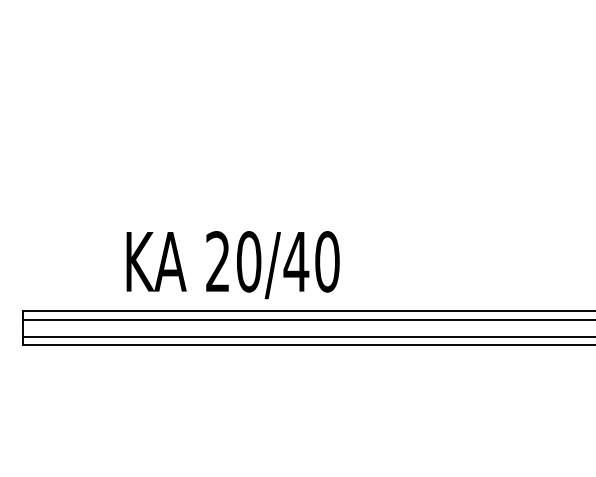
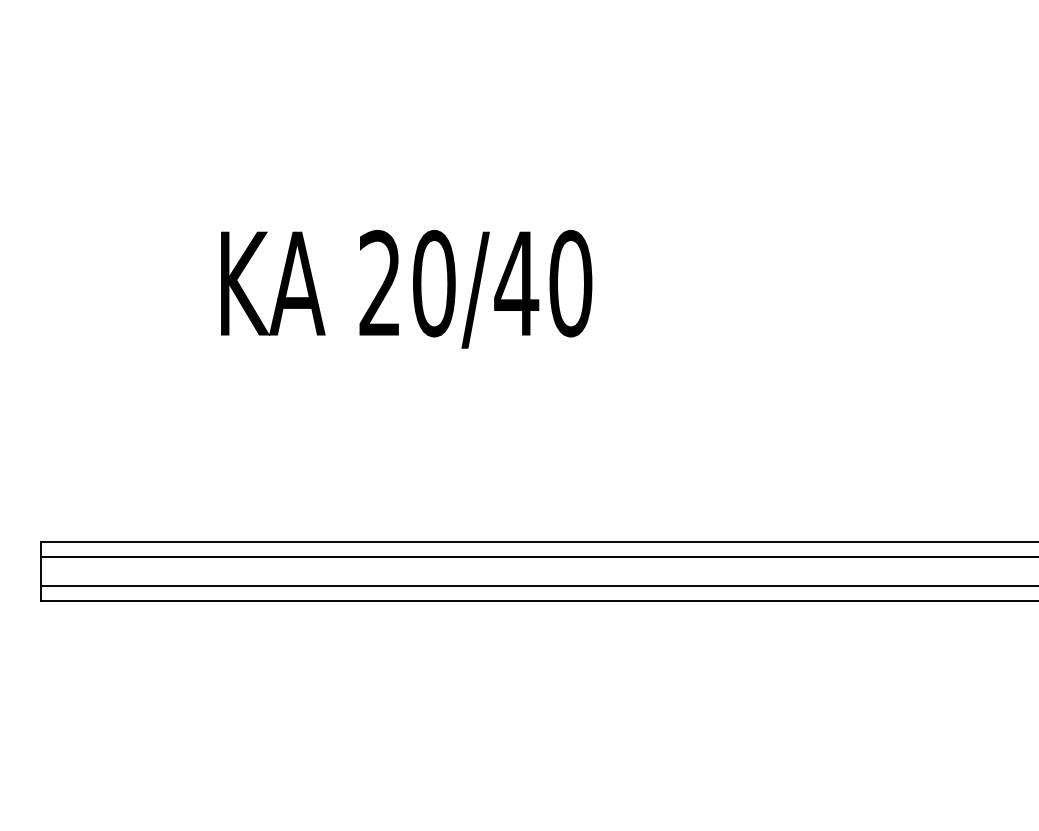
text: (232, 265) -> (405, 290), moved

